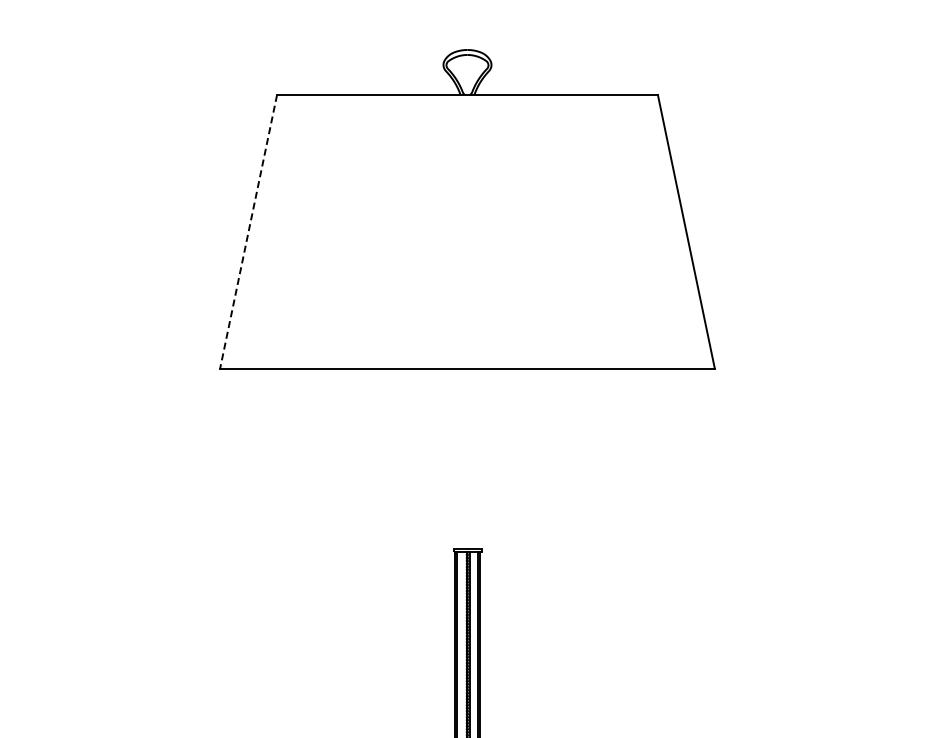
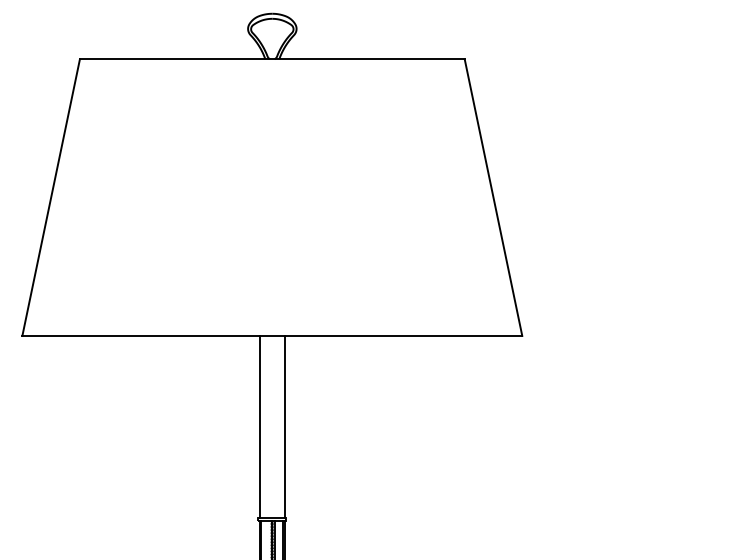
line: (248, 231) -> (51, 197), dashed -> solid
line: (454, 458) -> (259, 426), added
line: (480, 458) -> (285, 426), added

